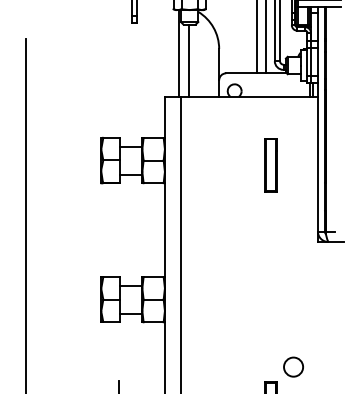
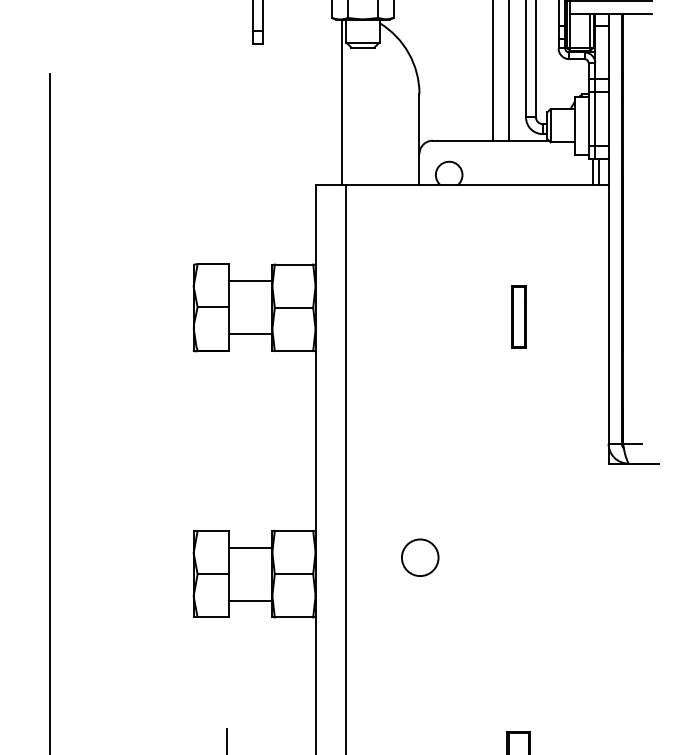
line: (189, 60) -> (362, 116), removed
part: (270, 165) -> (517, 317), size x0.6
circle: (293, 366) -> (420, 556), moved

